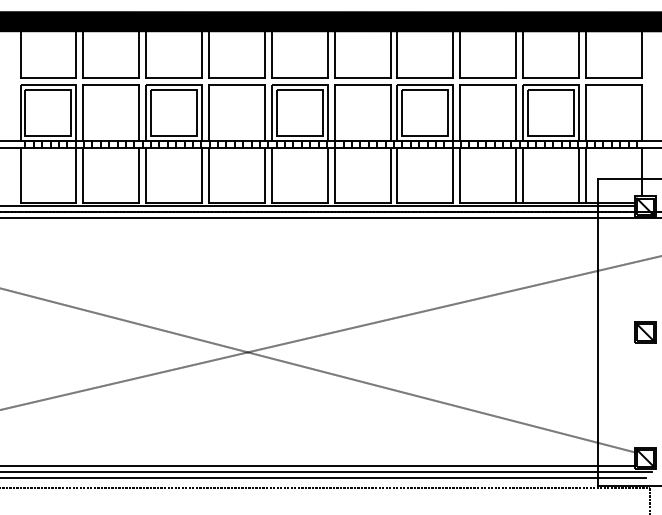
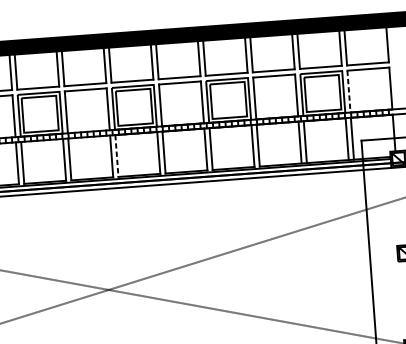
line: (585, 112) -> (348, 91), solid -> dashed
line: (271, 175) -> (116, 156), solid -> dashed

